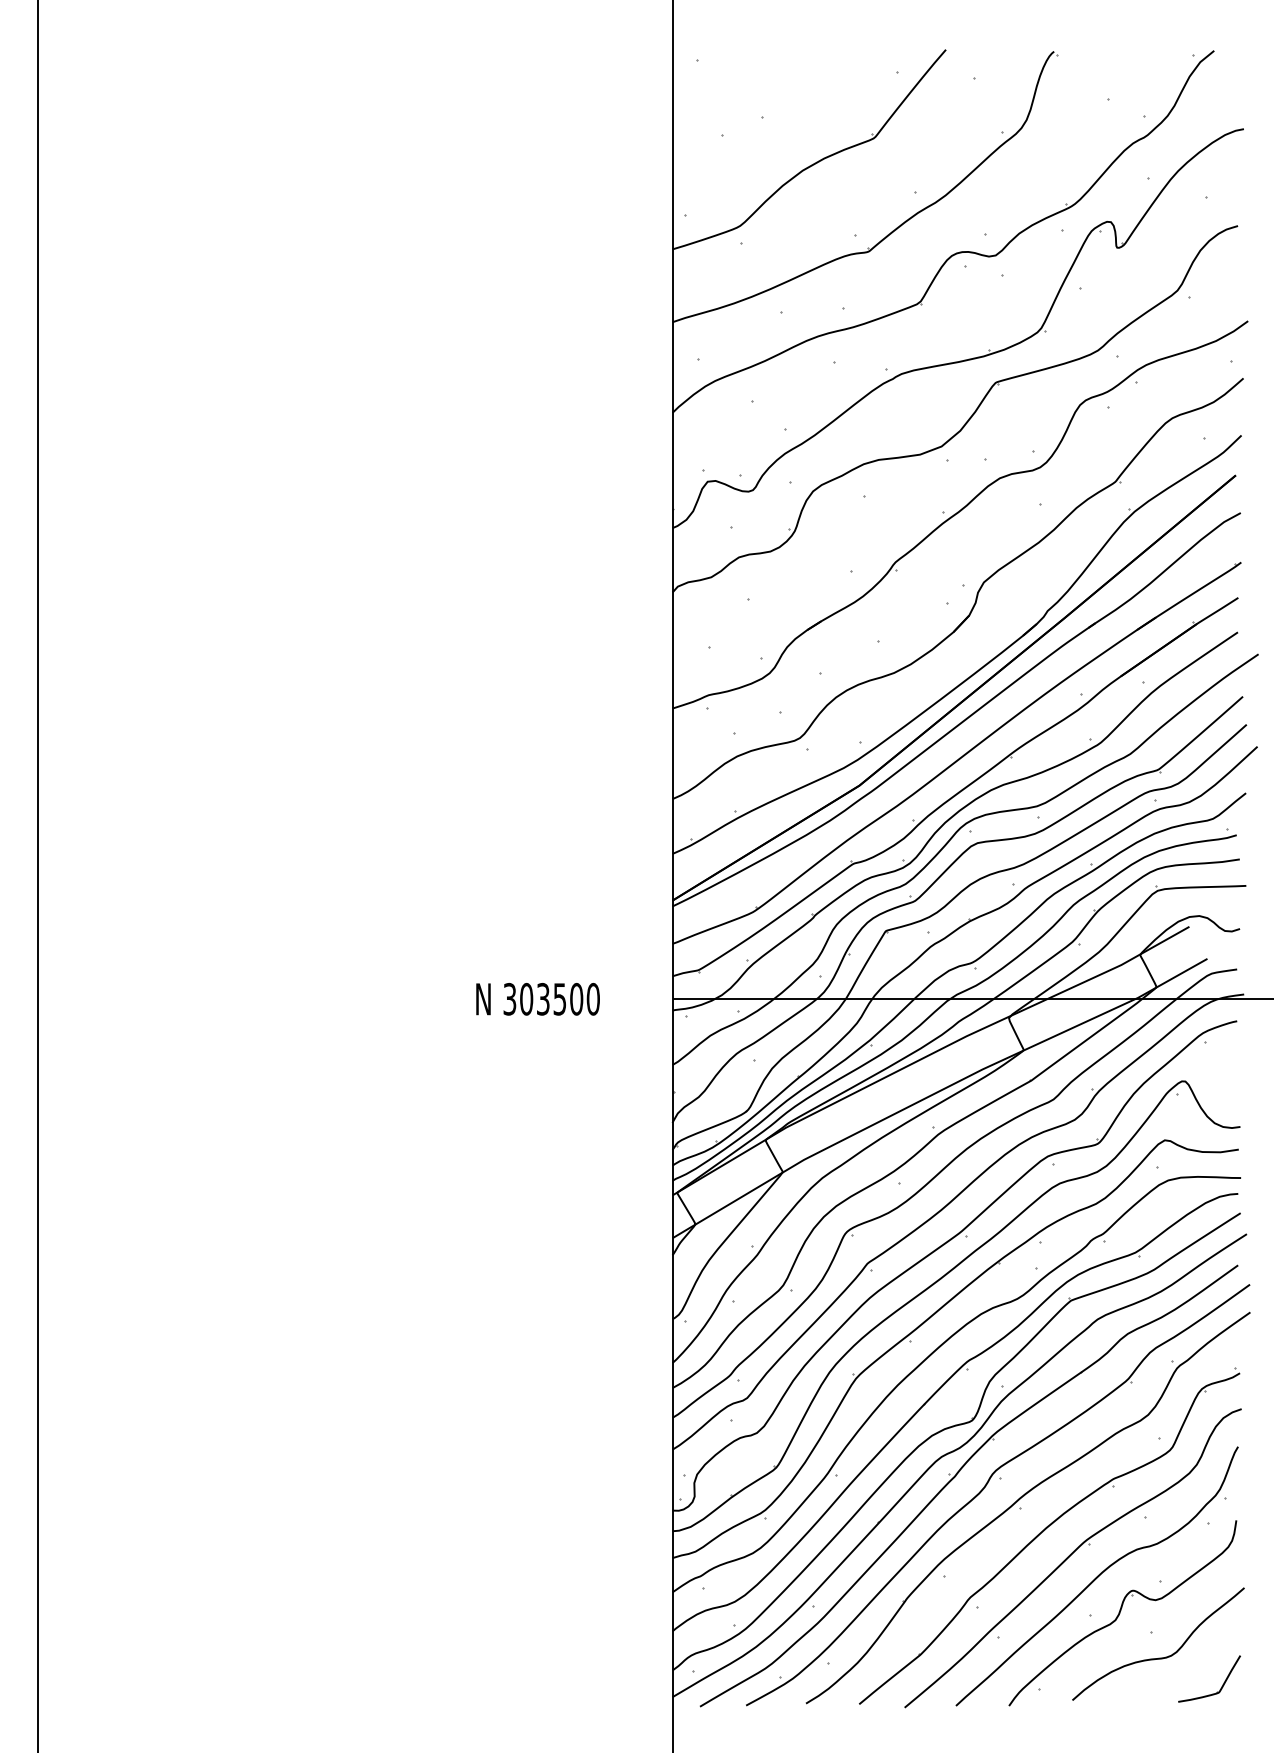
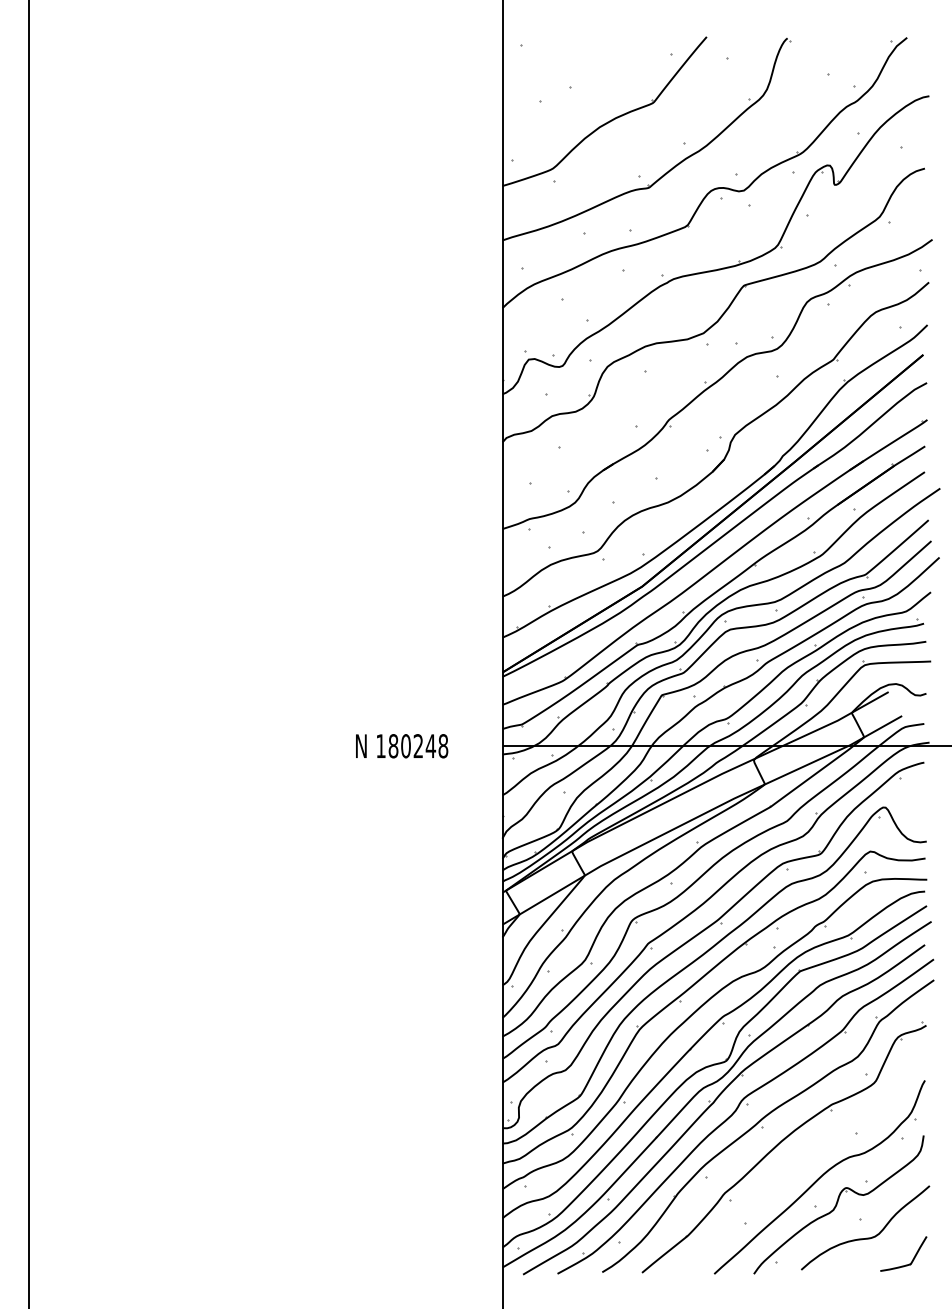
text: (551, 998) -> (412, 745), 303500 -> 180248
part: (1072, 1558) -> (801, 1163), removed

